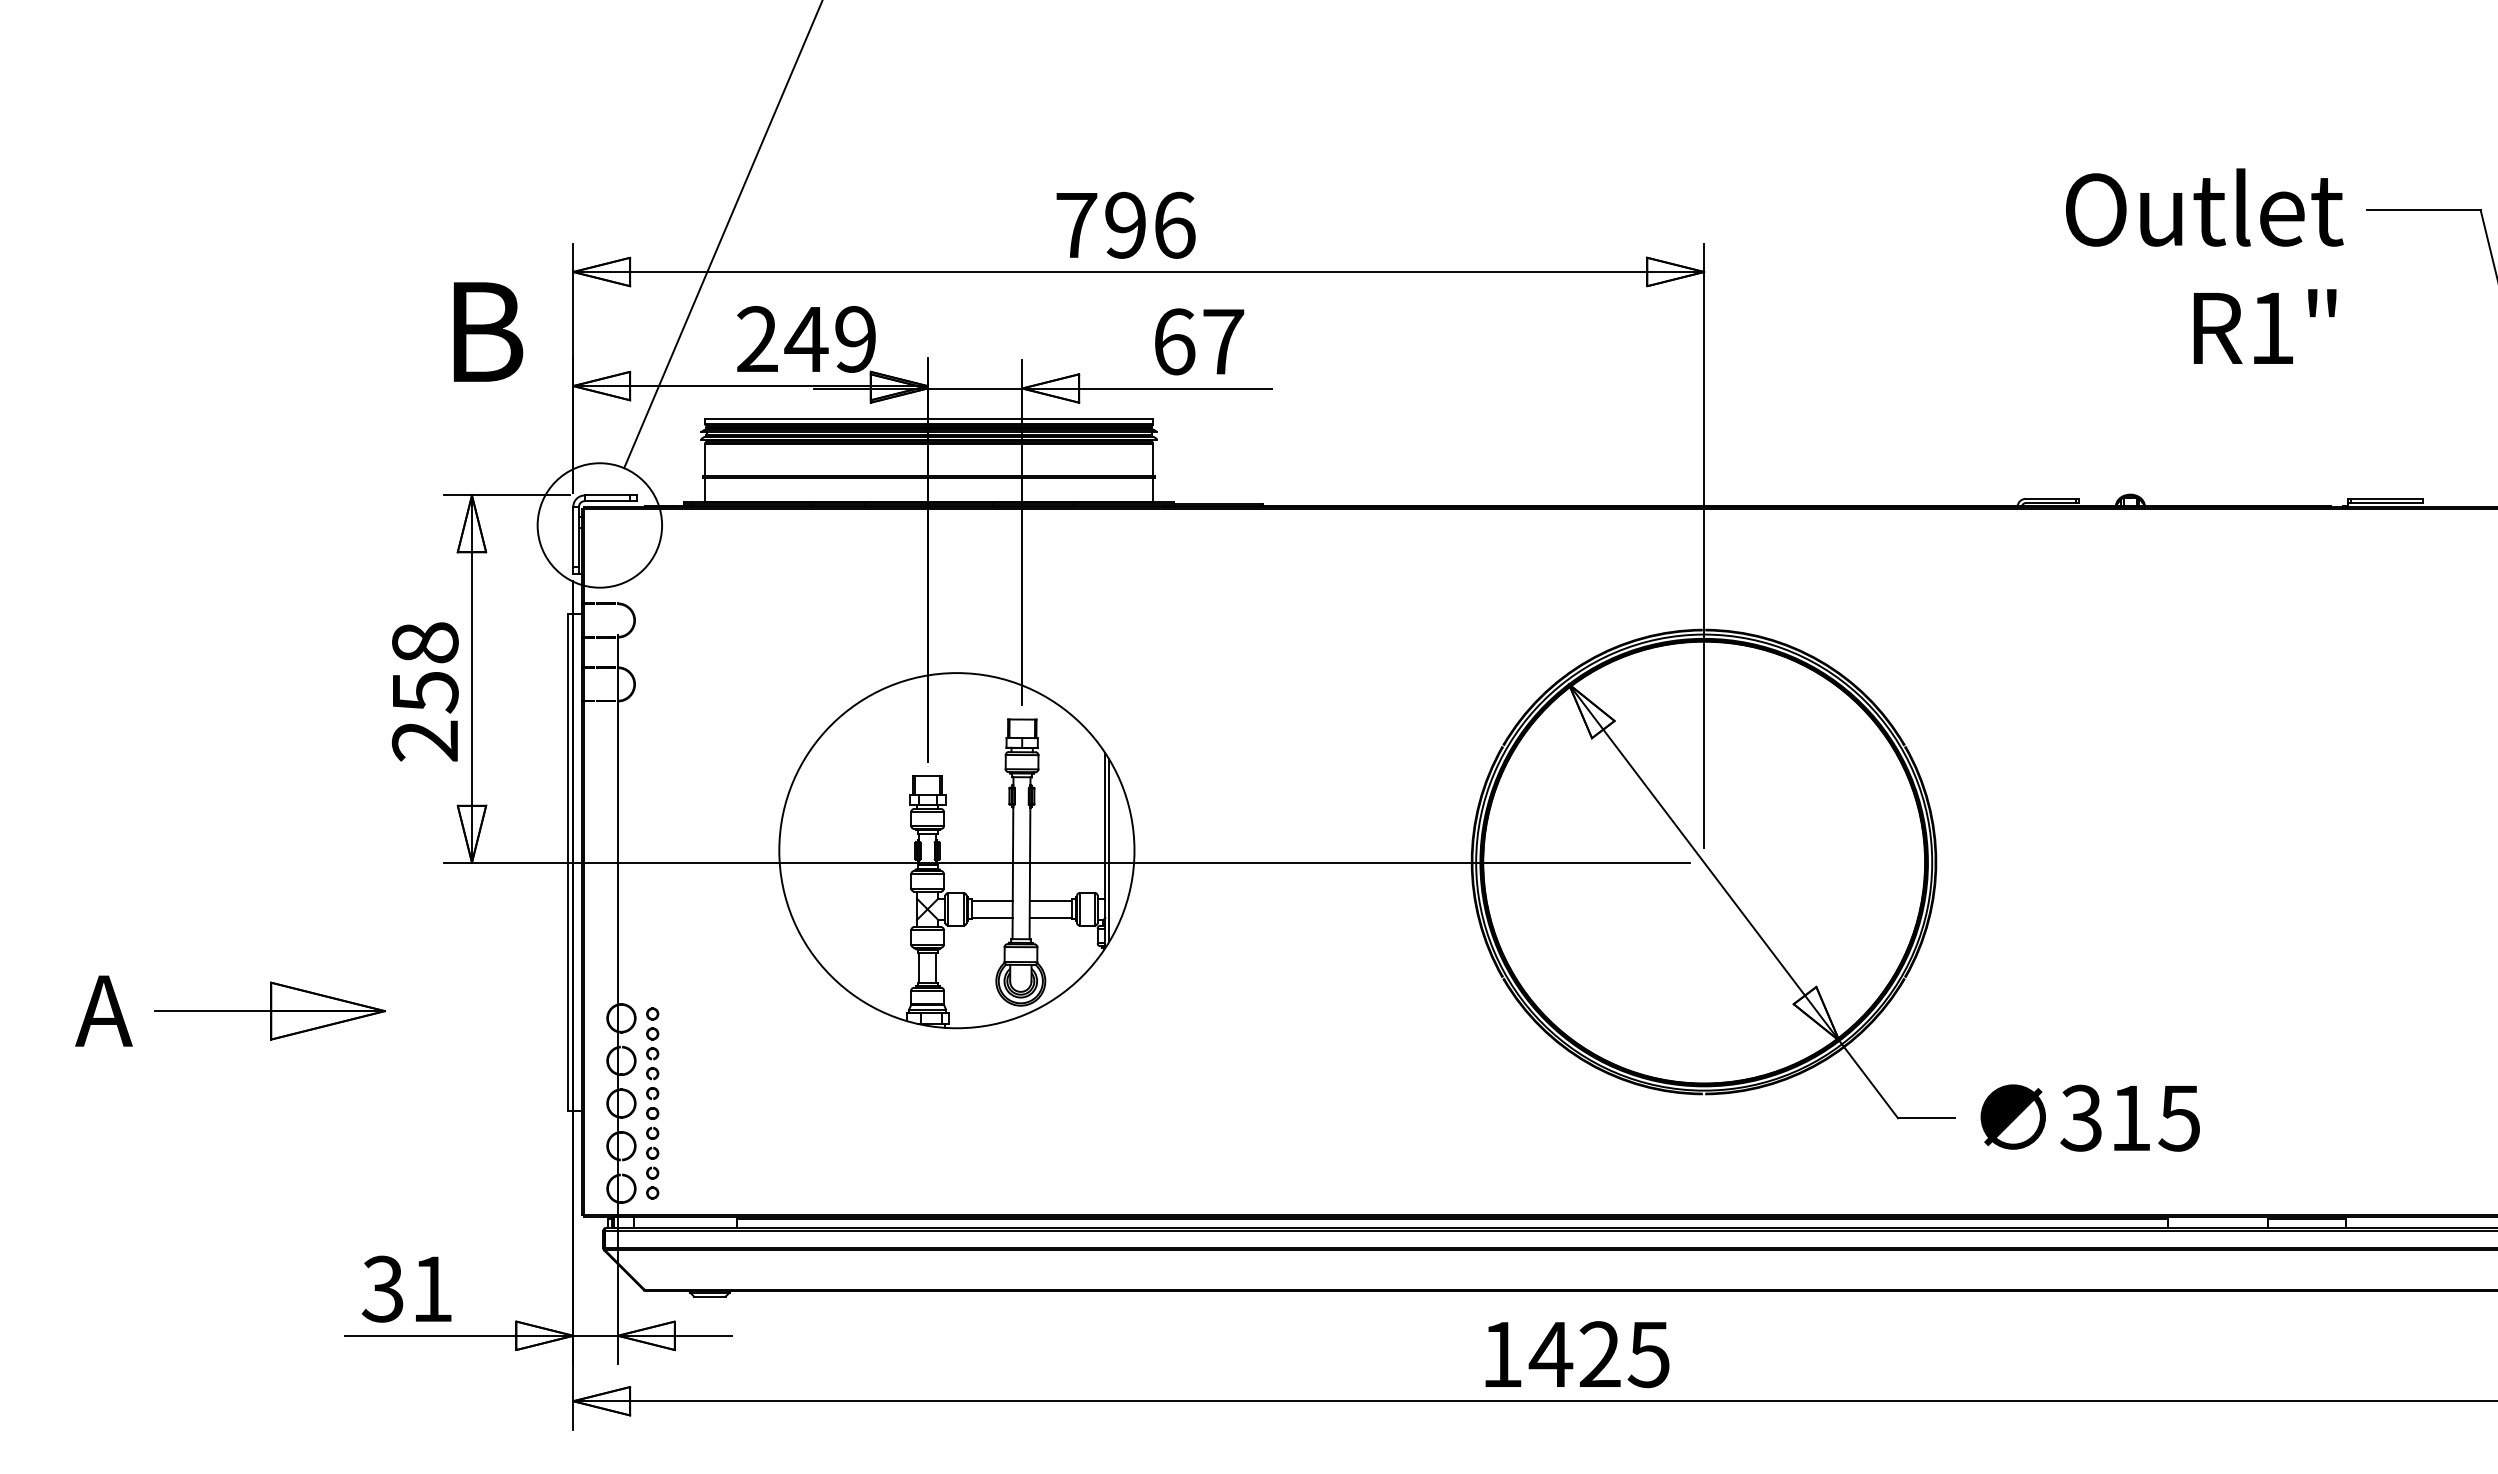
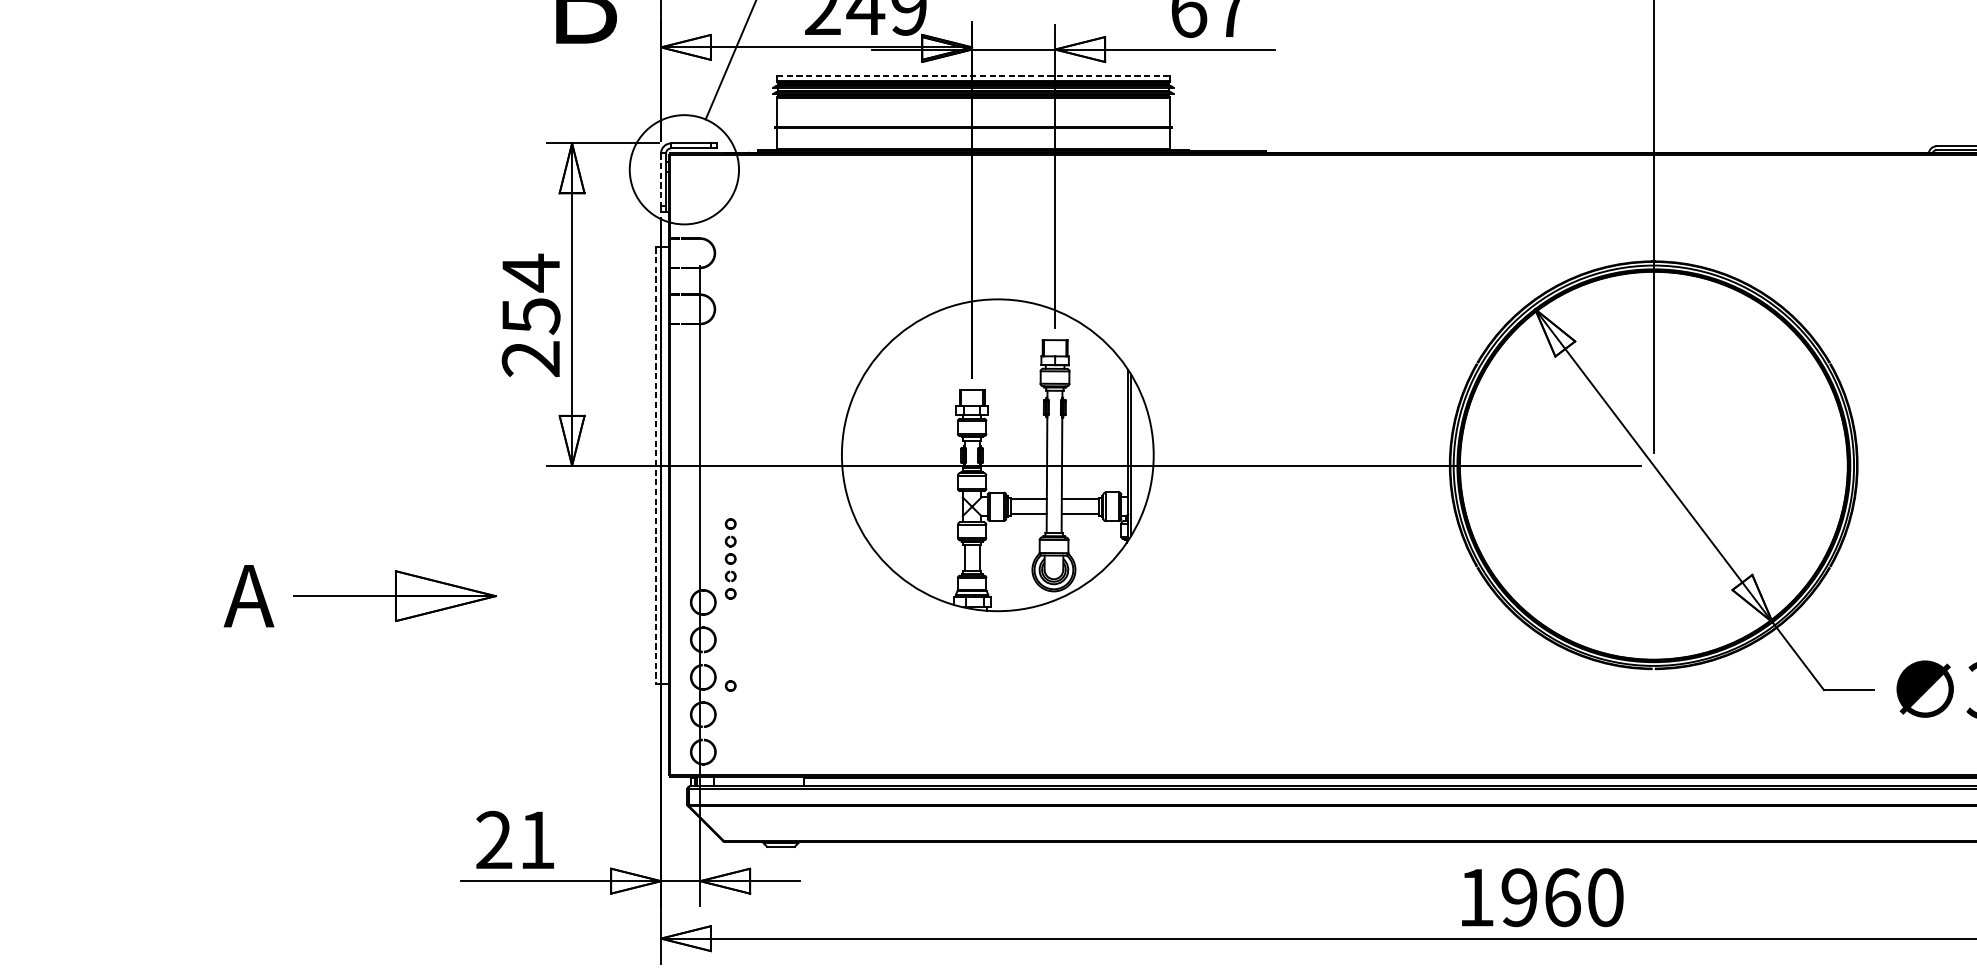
line: (929, 418) -> (973, 75), solid -> dashed
line: (573, 536) -> (661, 179), solid -> dashed
text: (425, 643) -> (531, 273), 258 -> 254
line: (567, 862) -> (655, 465), solid -> dashed
part: (652, 1053) -> (730, 558), moved
part: (652, 1163) -> (730, 729), removed
text: (382, 1288) -> (493, 839), 31 -> 21
text: (1598, 1354) -> (1561, 897), 1425 -> 1960

